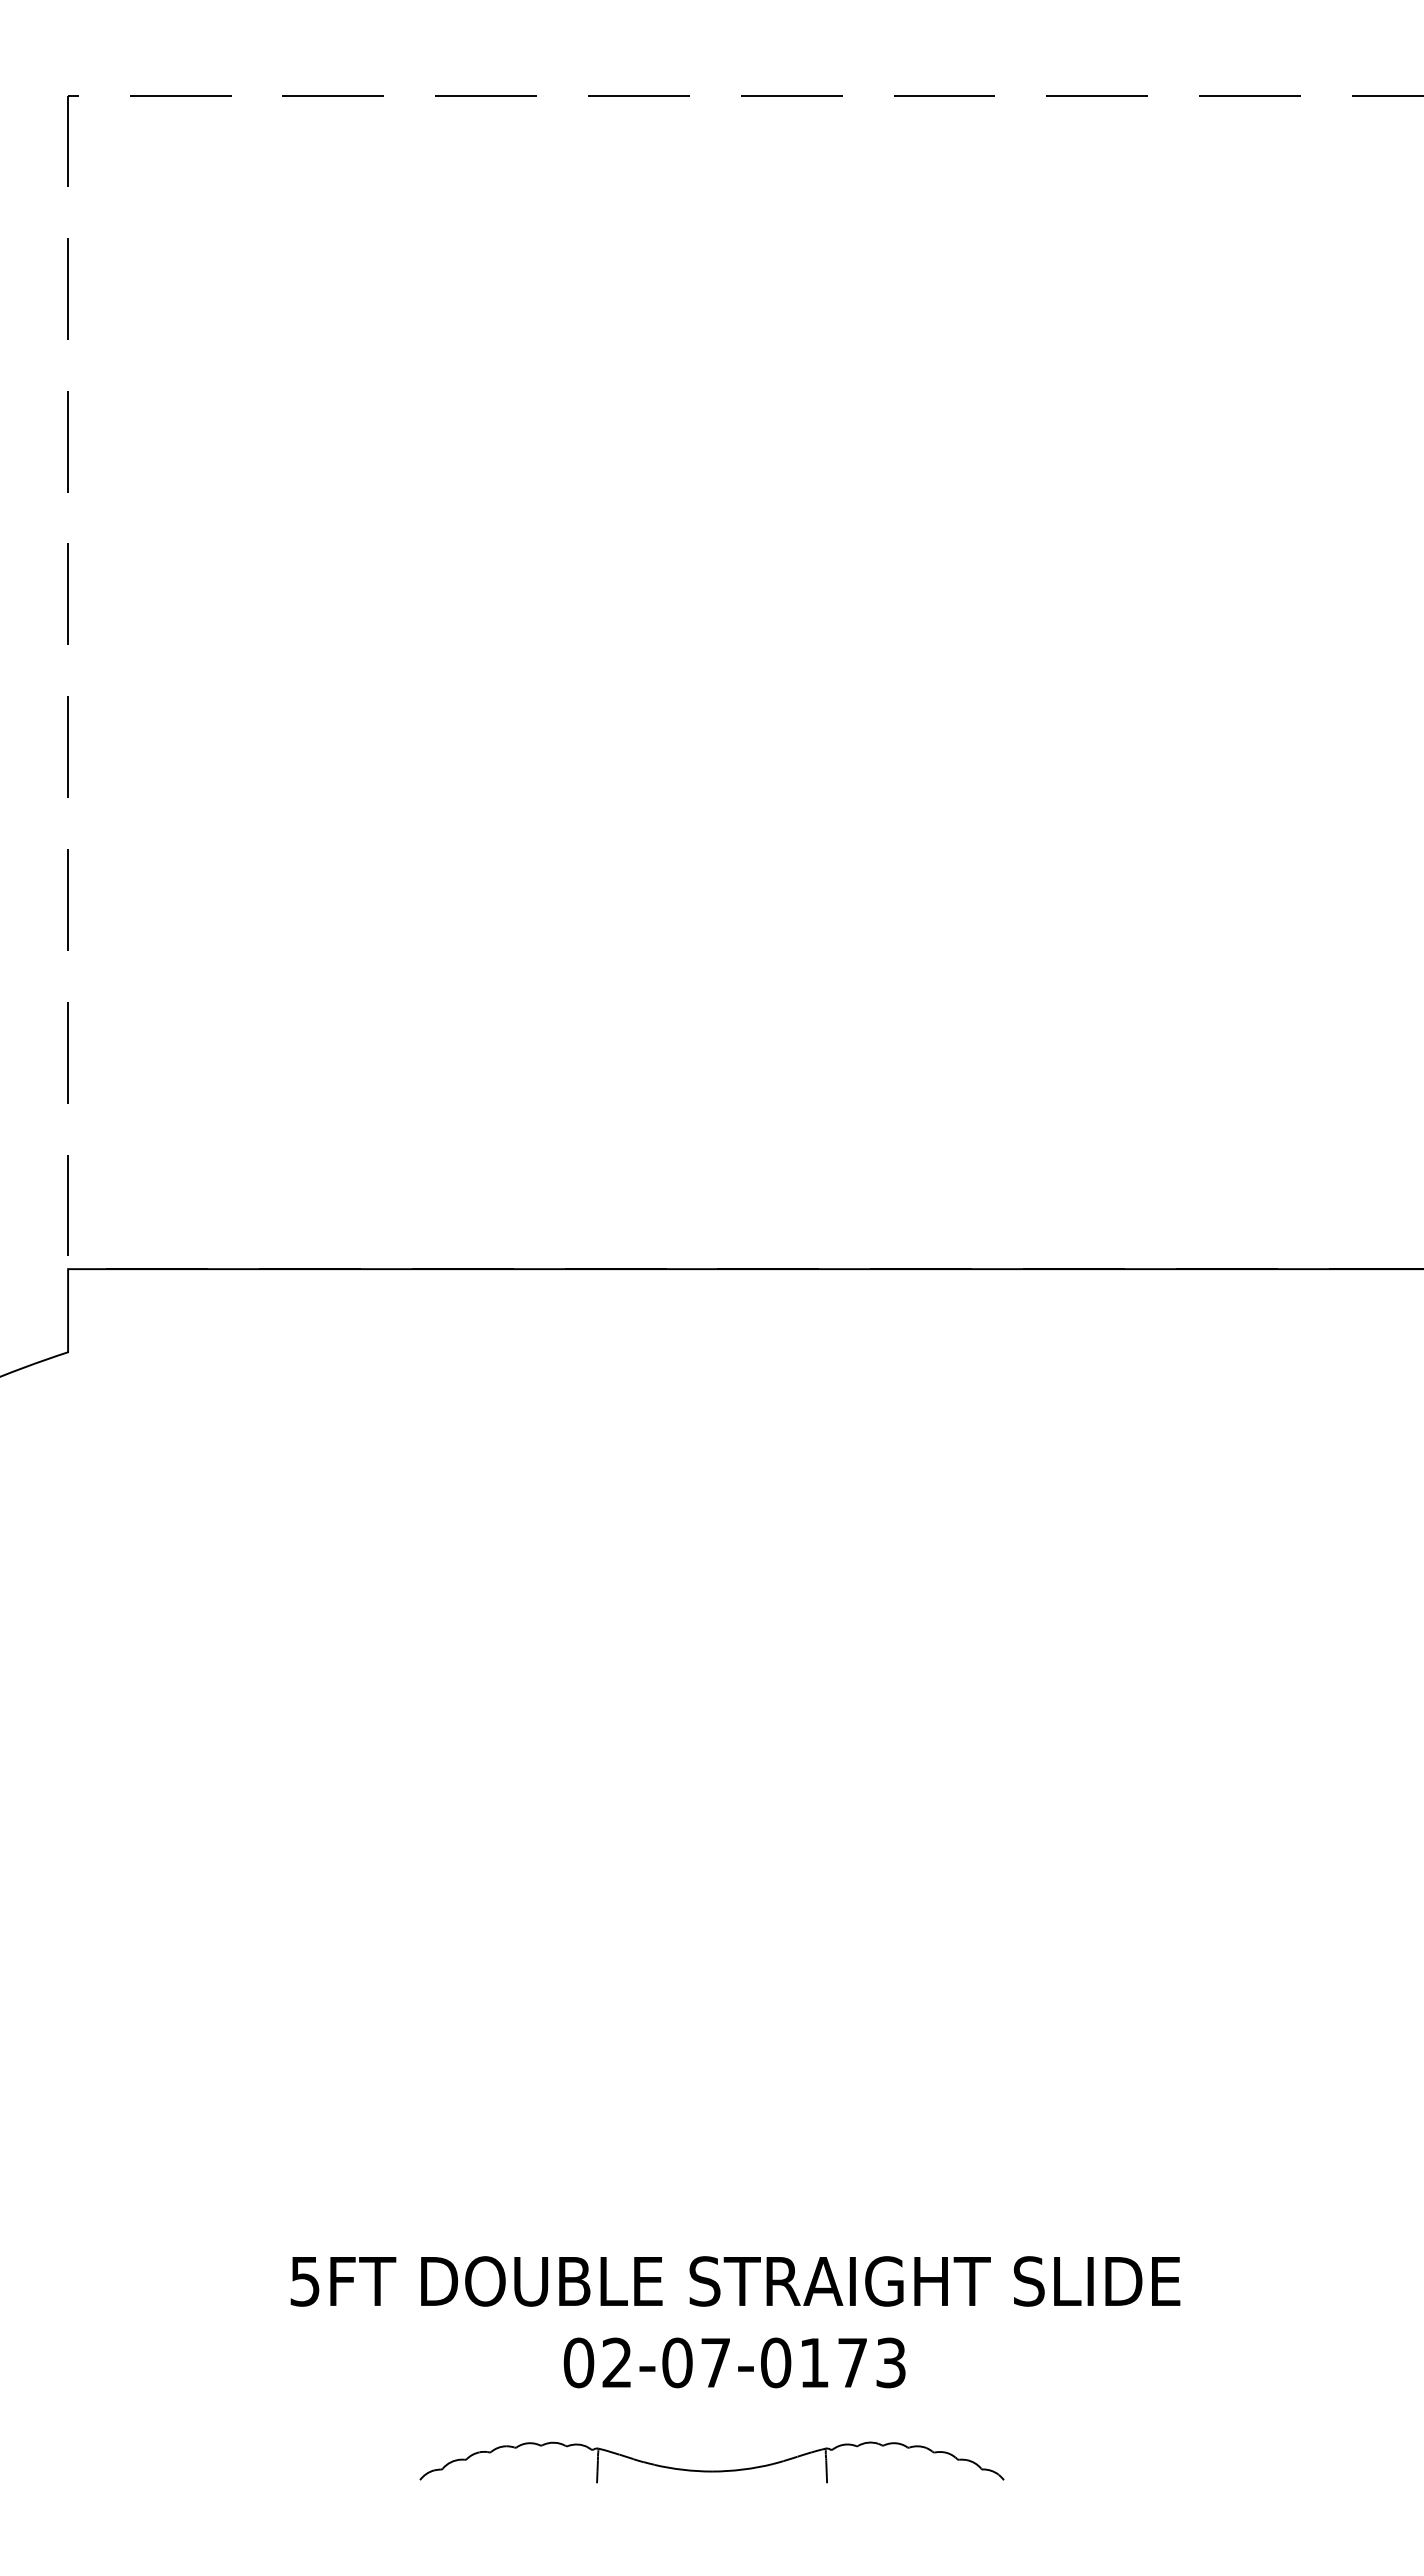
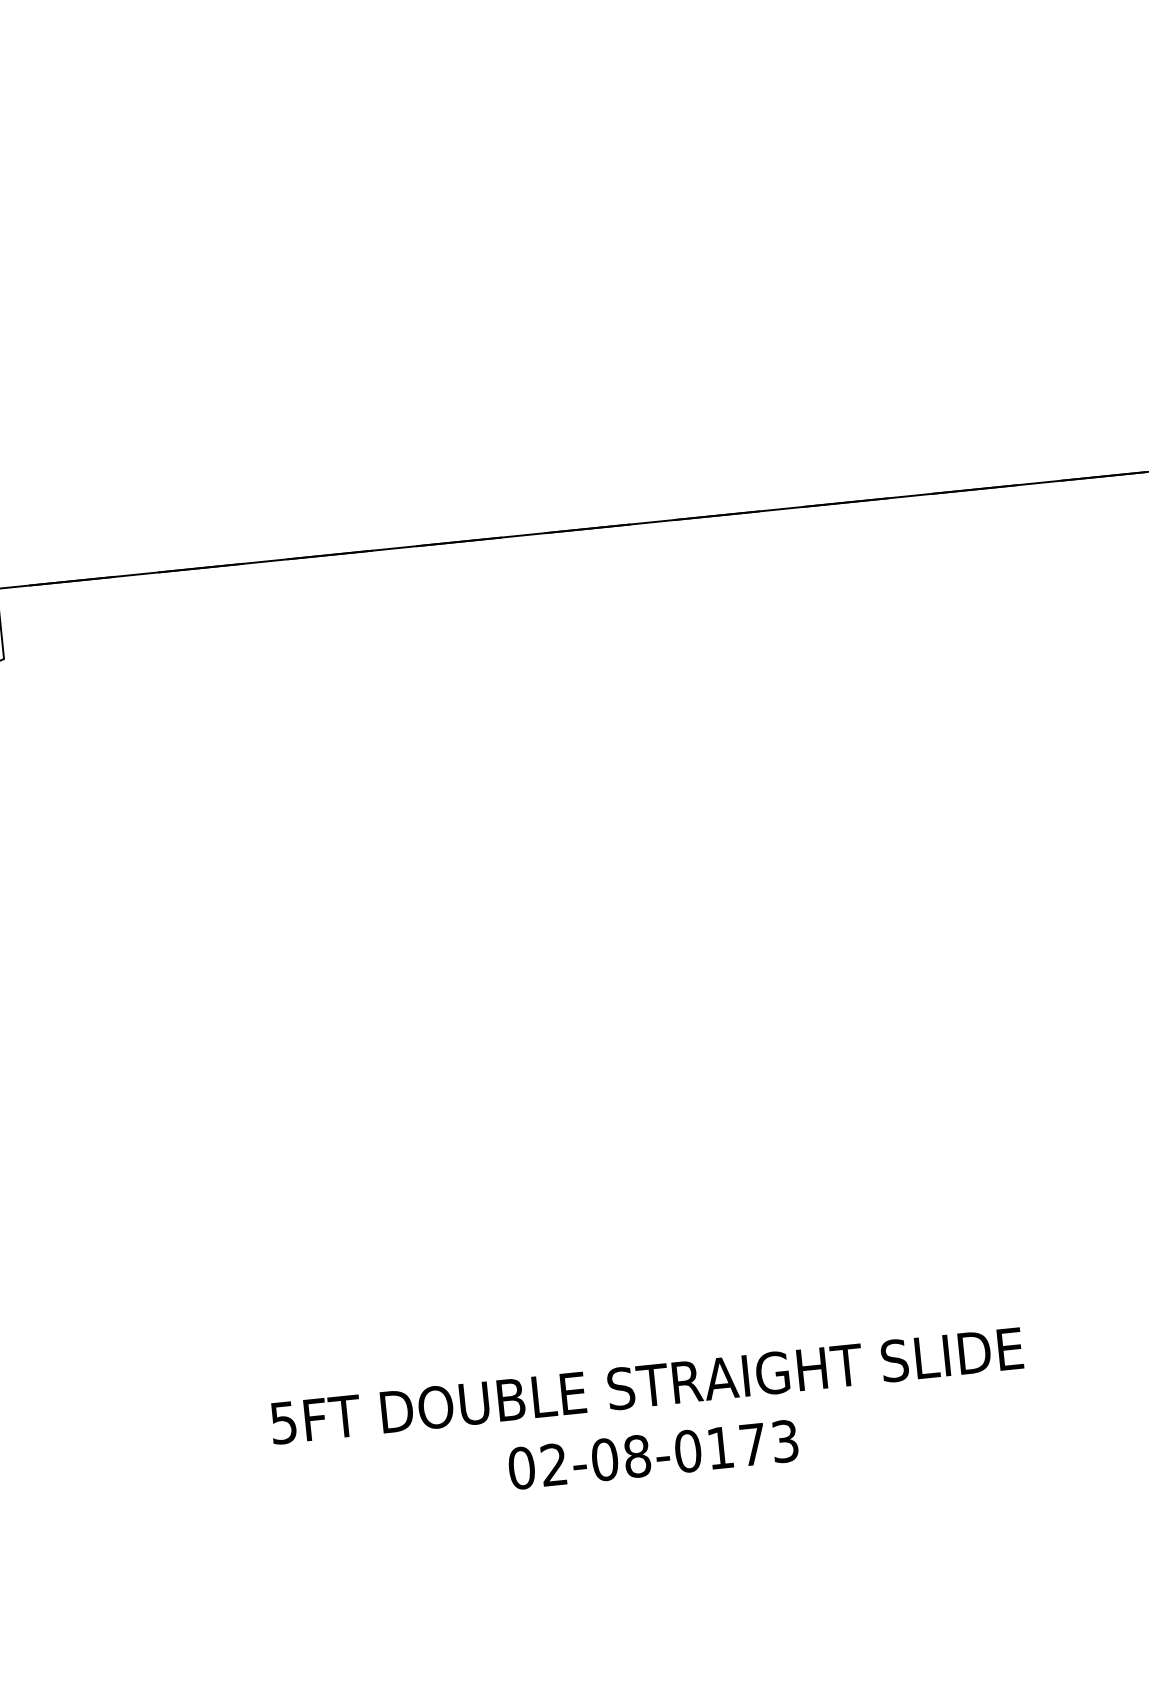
text: (715, 2362) -> (637, 1456), 02-07-0173 -> 02-08-0173
part: (711, 2470) -> (642, 1547), removed

